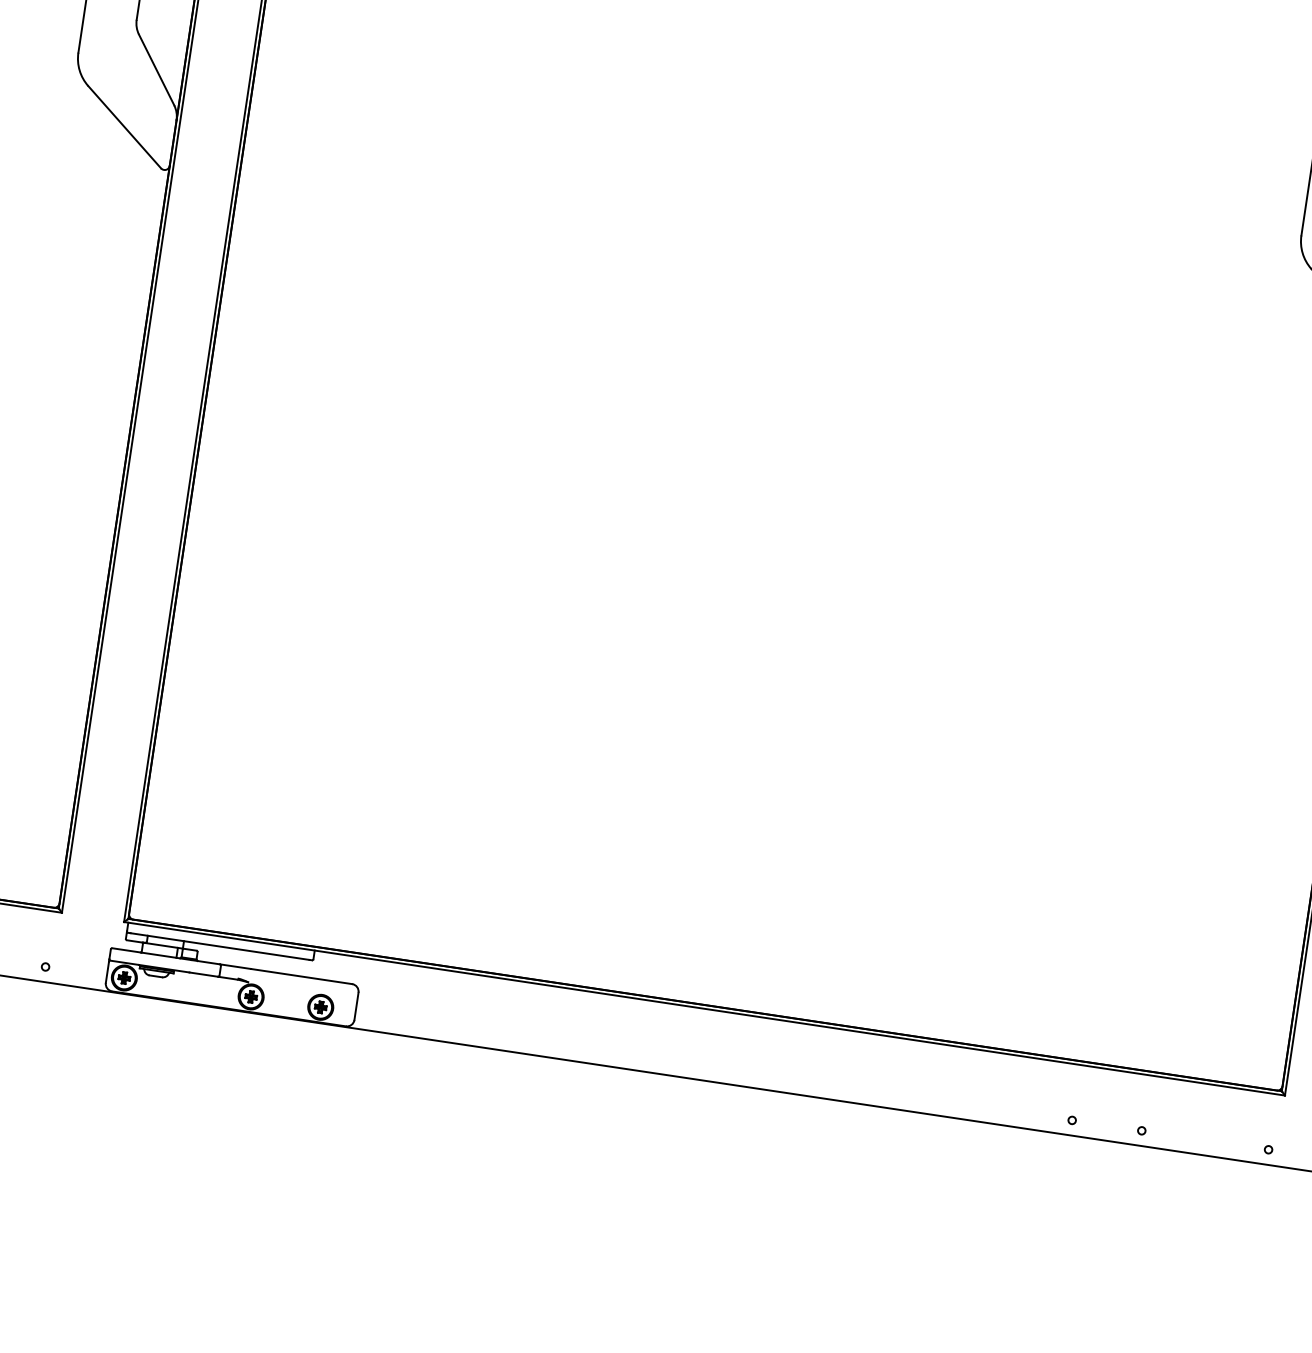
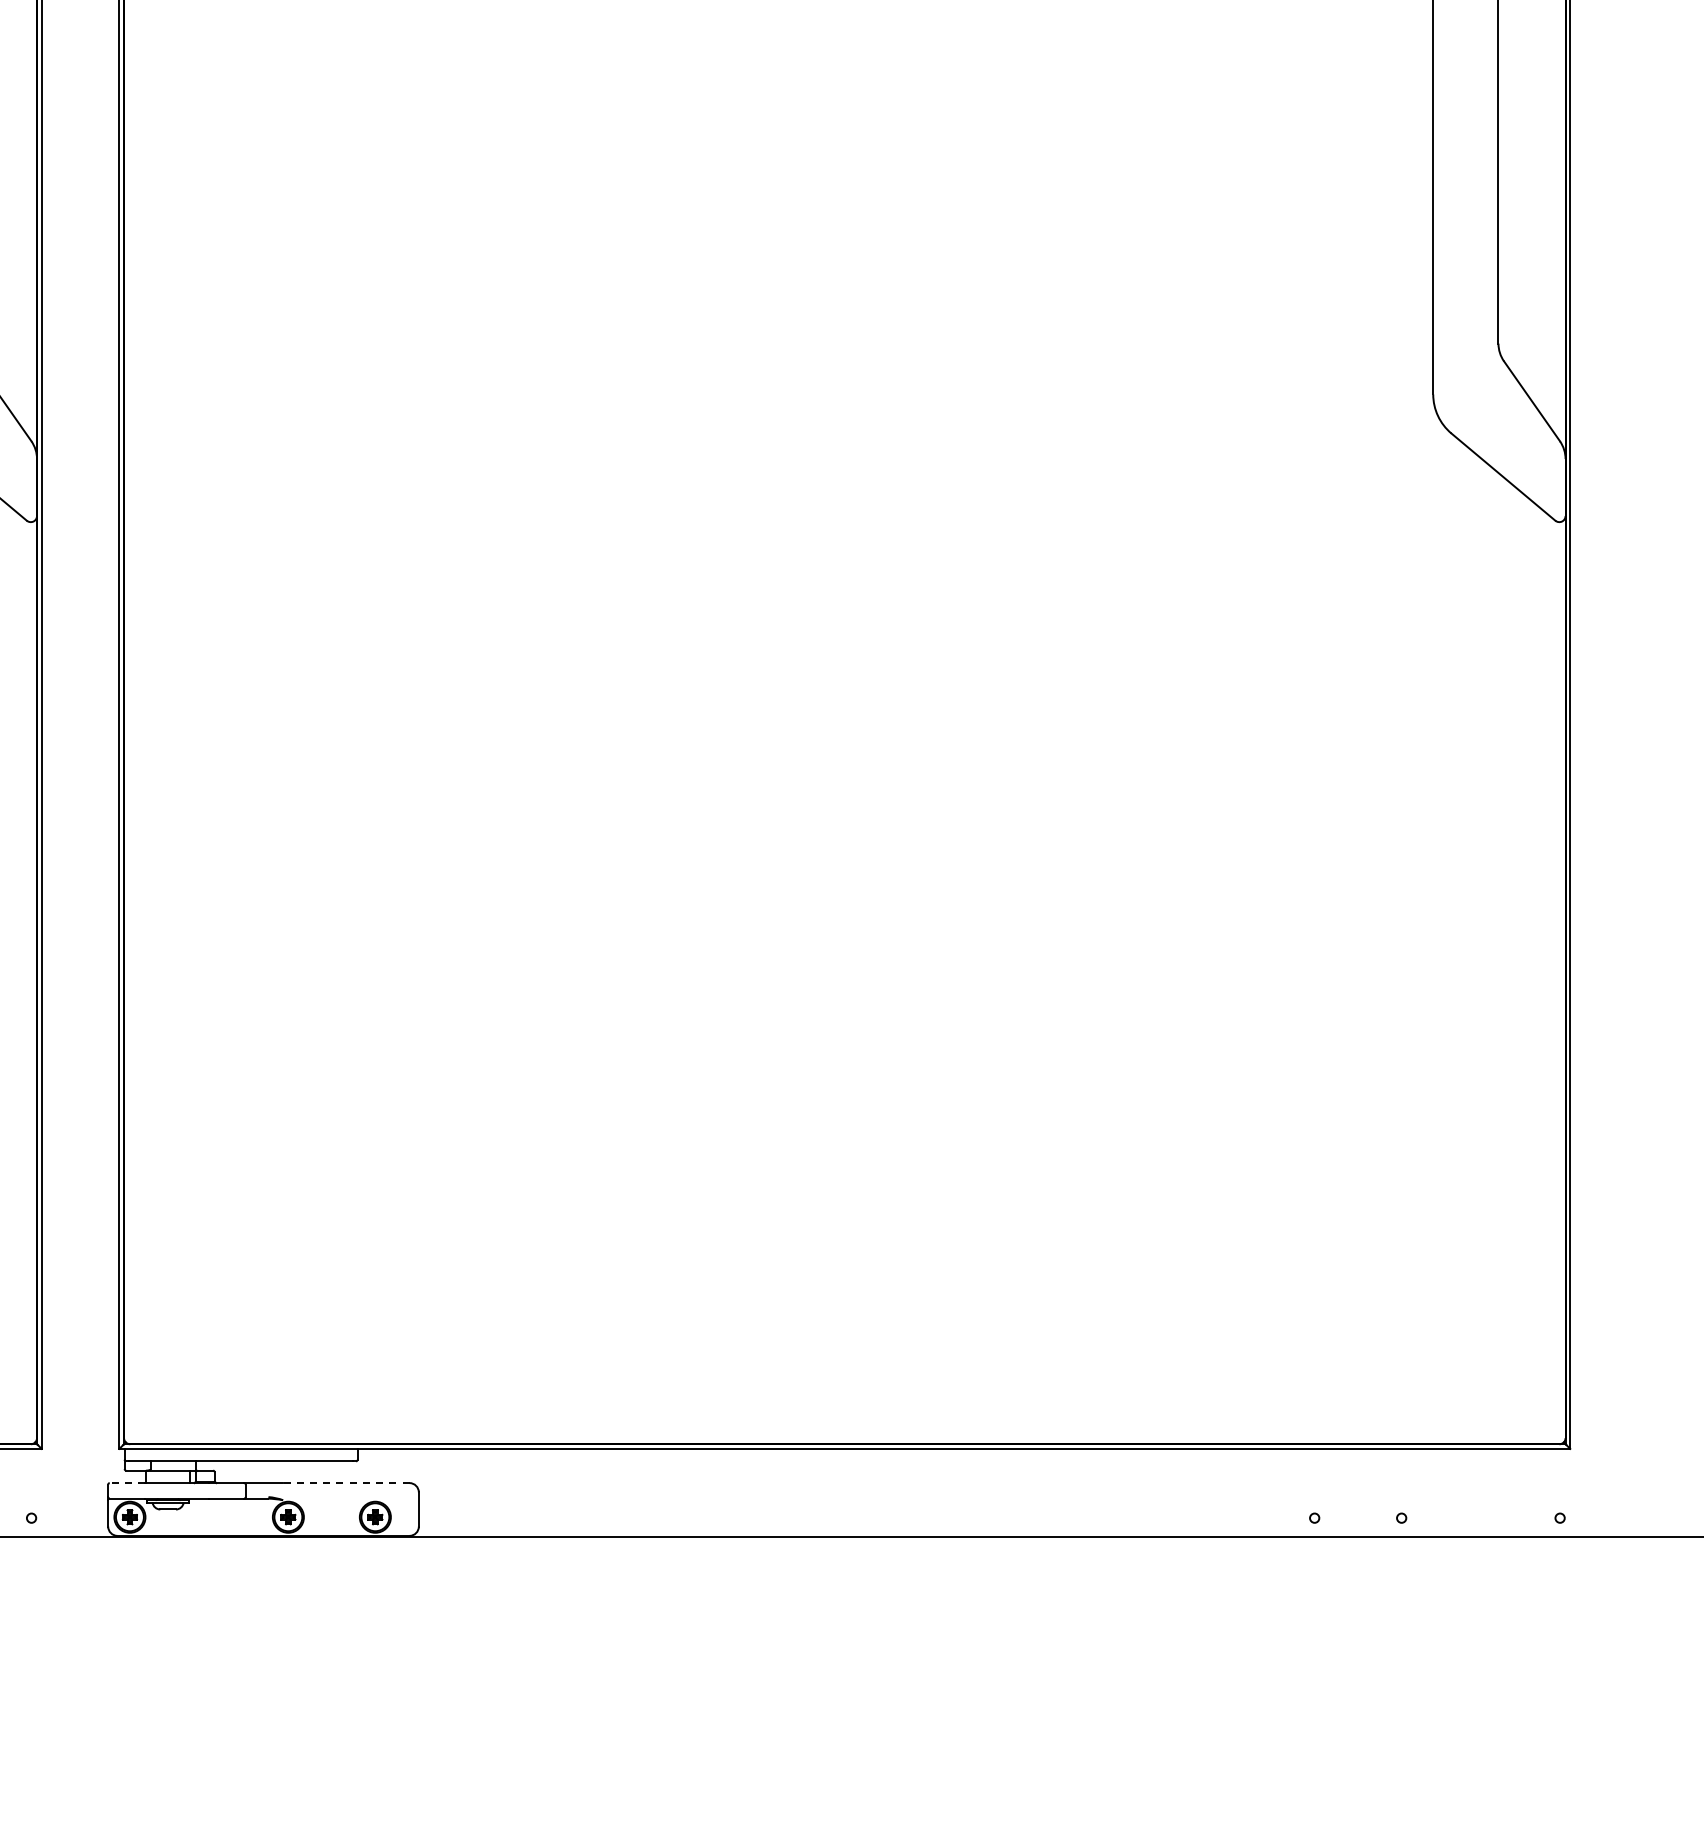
line: (126, 950) -> (127, 1483), solid -> dashed
line: (300, 976) -> (345, 1483), solid -> dashed

